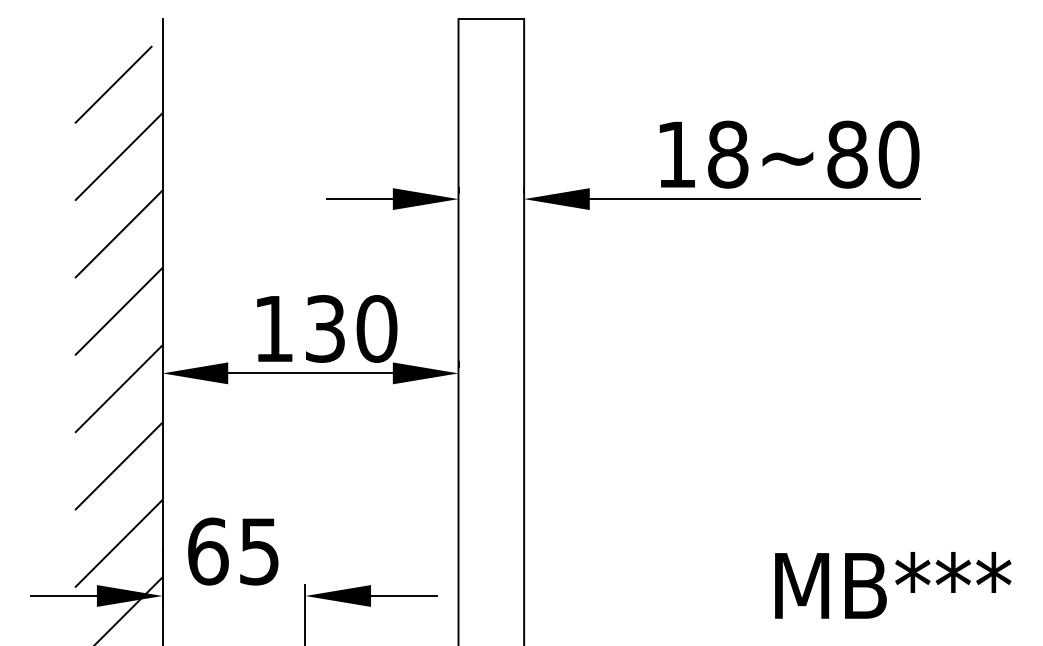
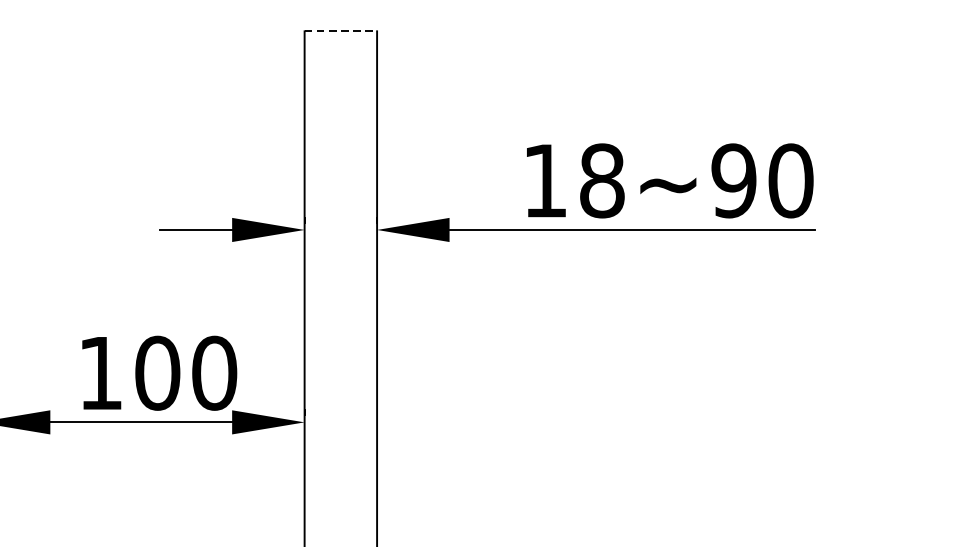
line: (491, 19) -> (341, 31), solid -> dashed
text: (847, 154) -> (734, 180), 18~80 -> 18~90
text: (325, 328) -> (157, 372), 130 -> 100

